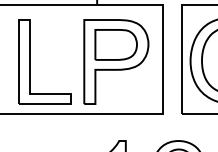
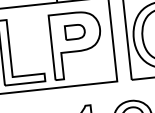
part: (115, 44) -> (74, 31), size x0.6

